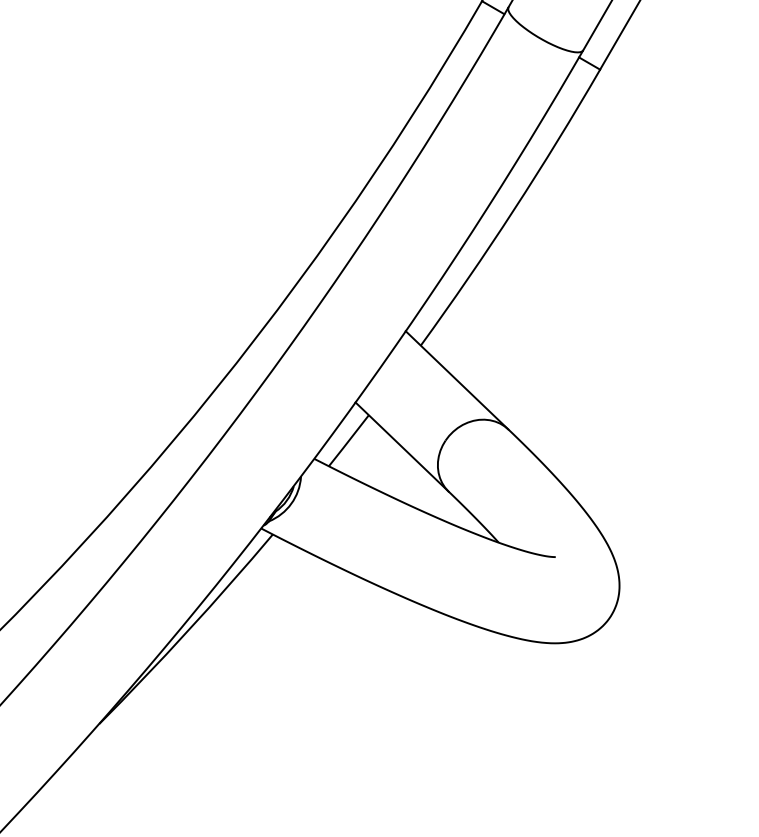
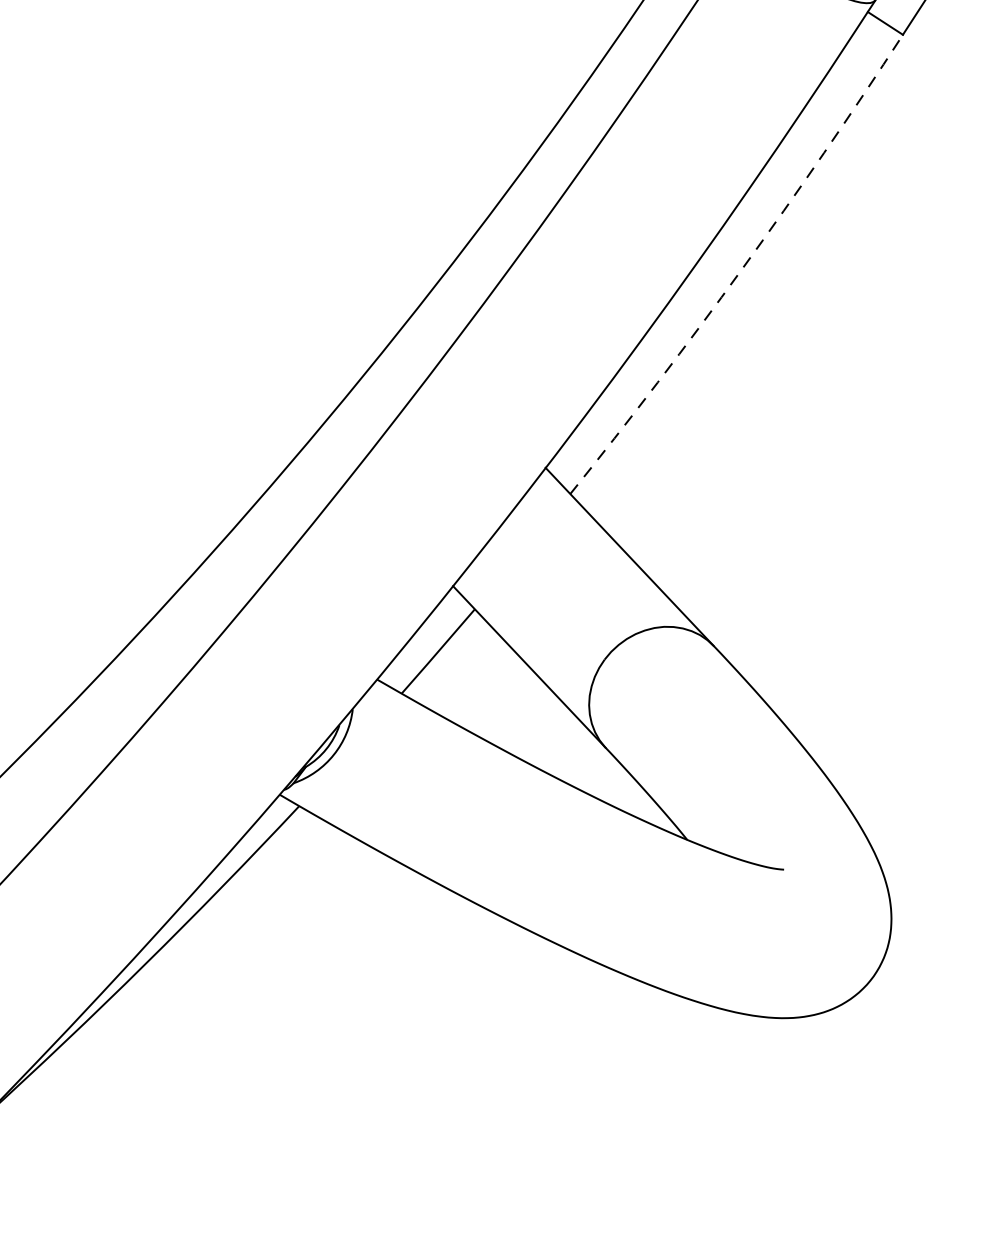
arc: (513, 209) -> (741, 267), solid -> dashed

